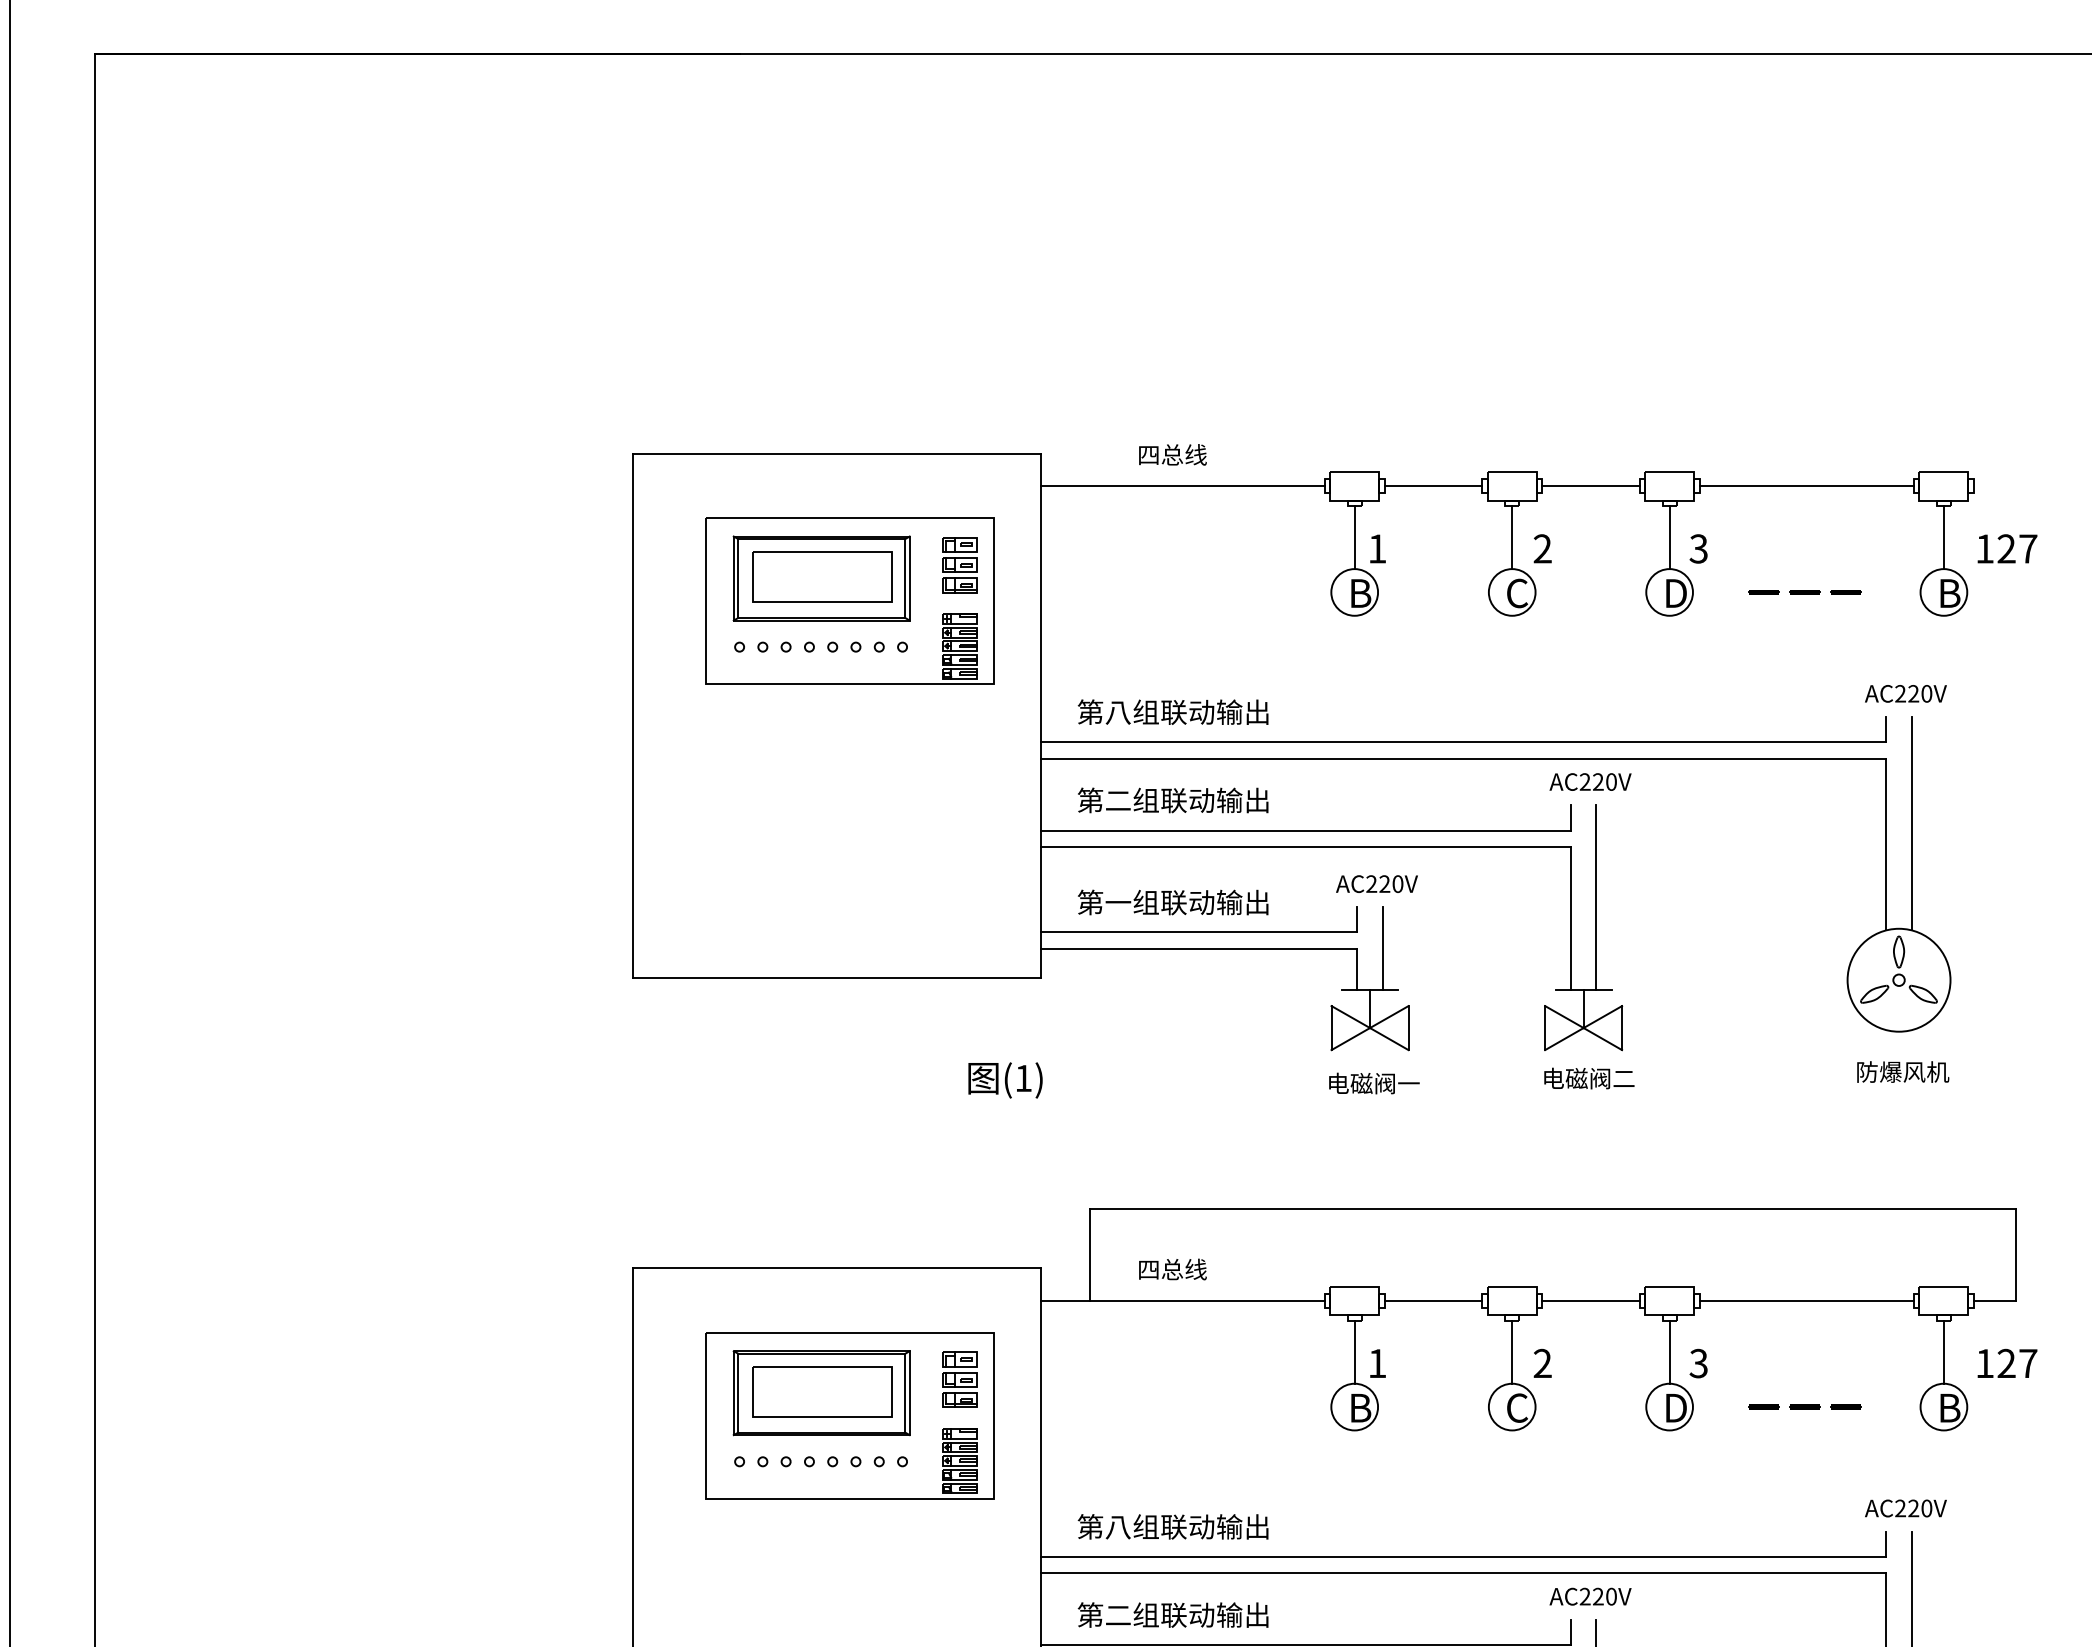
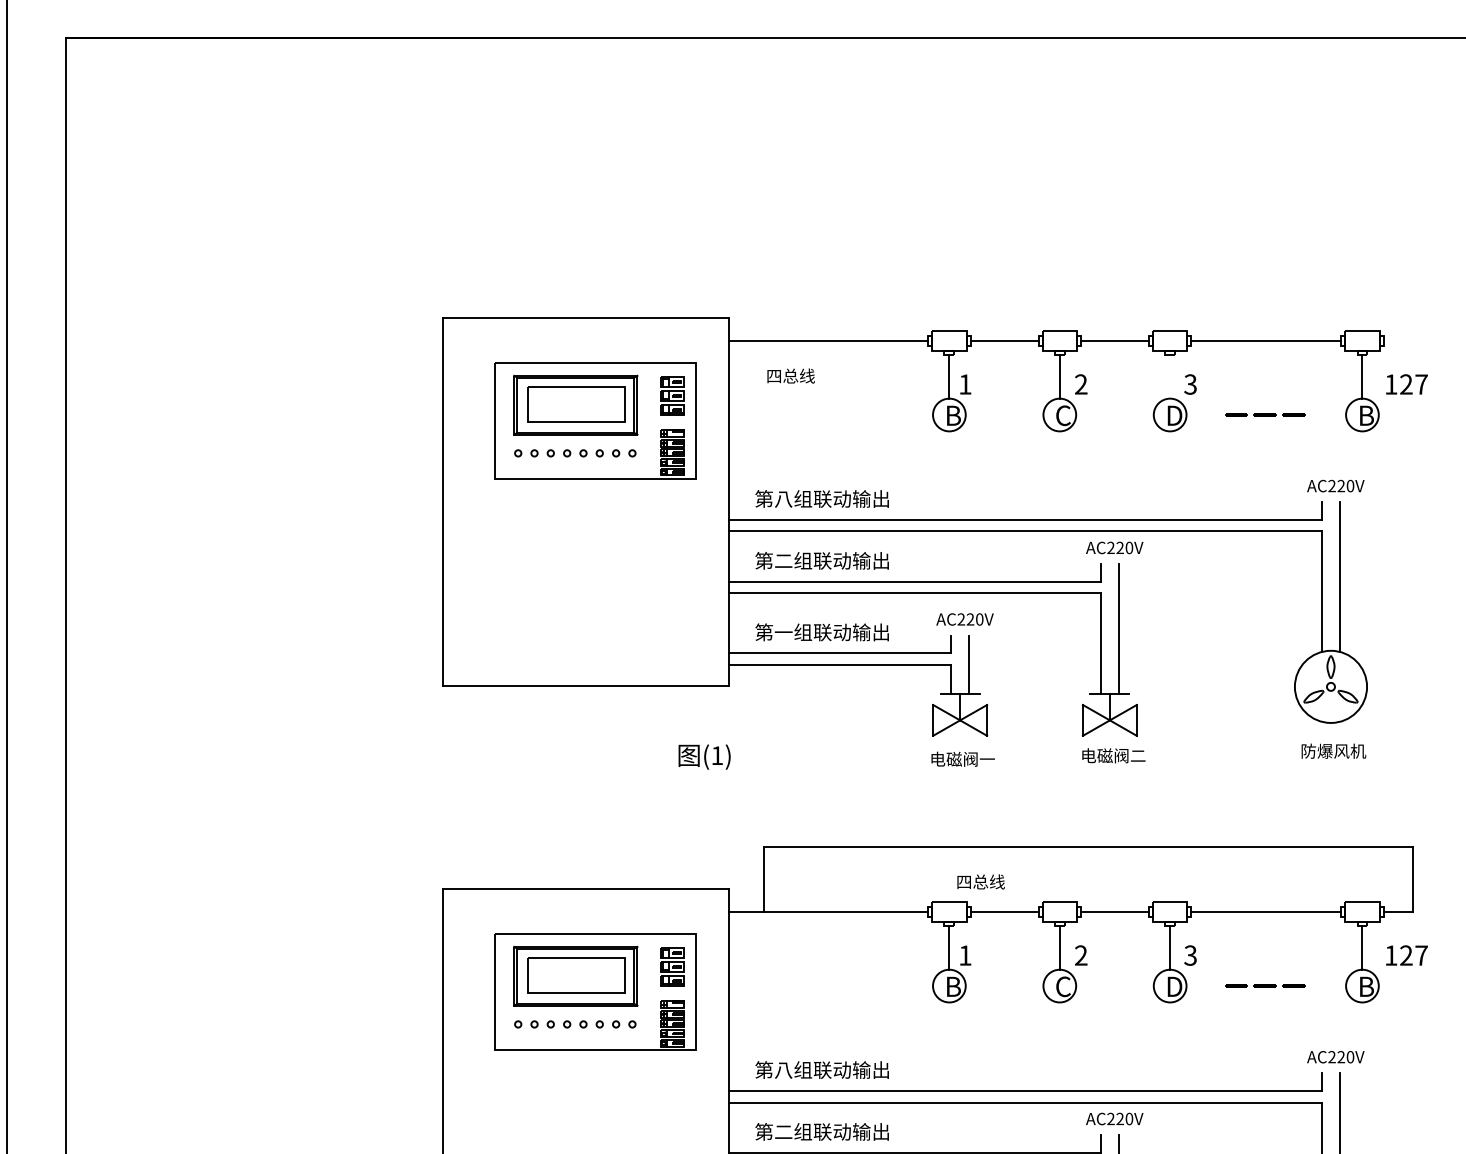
text: (1172, 454) -> (790, 375), moved
line: (1669, 537) -> (1170, 376), removed
text: (1172, 1269) -> (980, 881), moved

